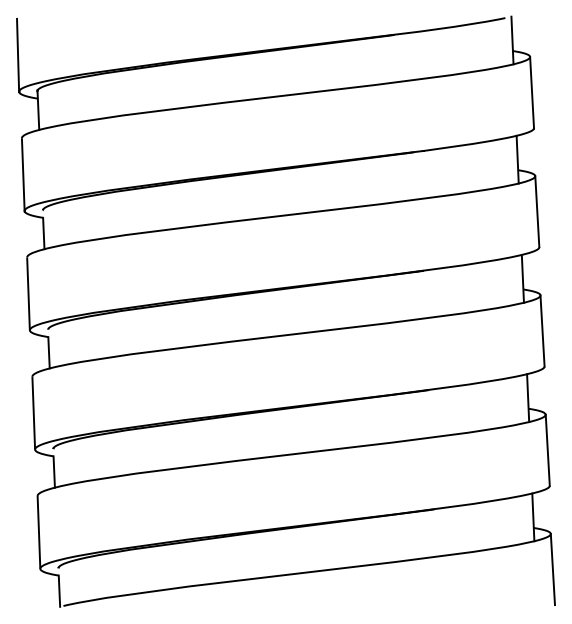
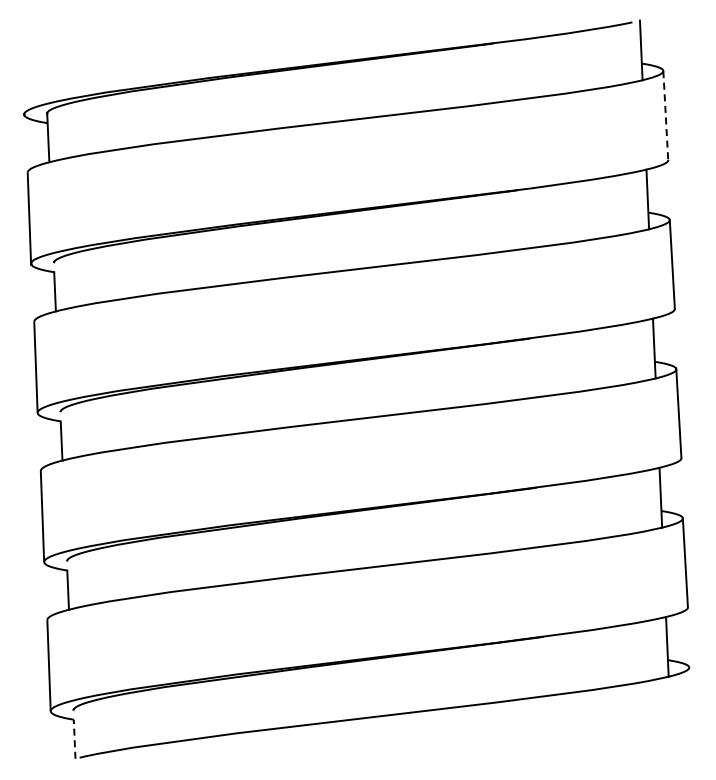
line: (17, 54) -> (22, 68), removed
line: (531, 92) -> (665, 115), solid -> dashed
line: (552, 569) -> (691, 711), removed
line: (59, 591) -> (74, 739), solid -> dashed

